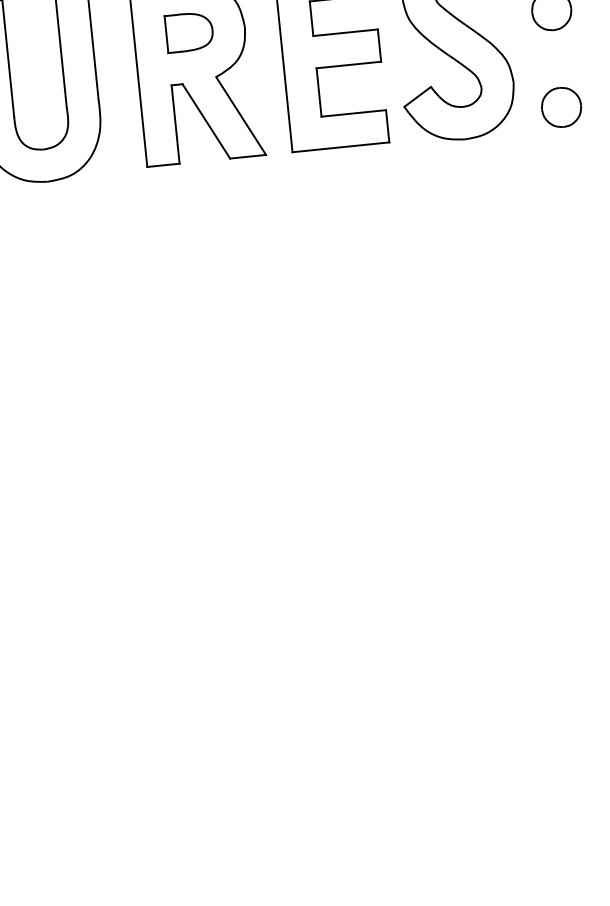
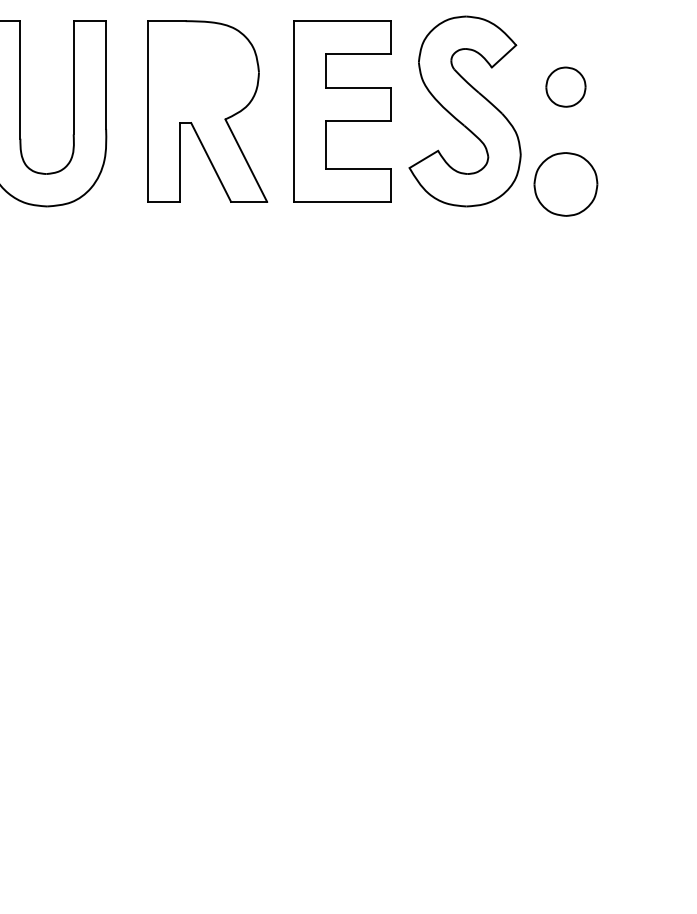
part: (189, 31) -> (203, 71), removed
part: (561, 107) -> (565, 184), size x1.6

